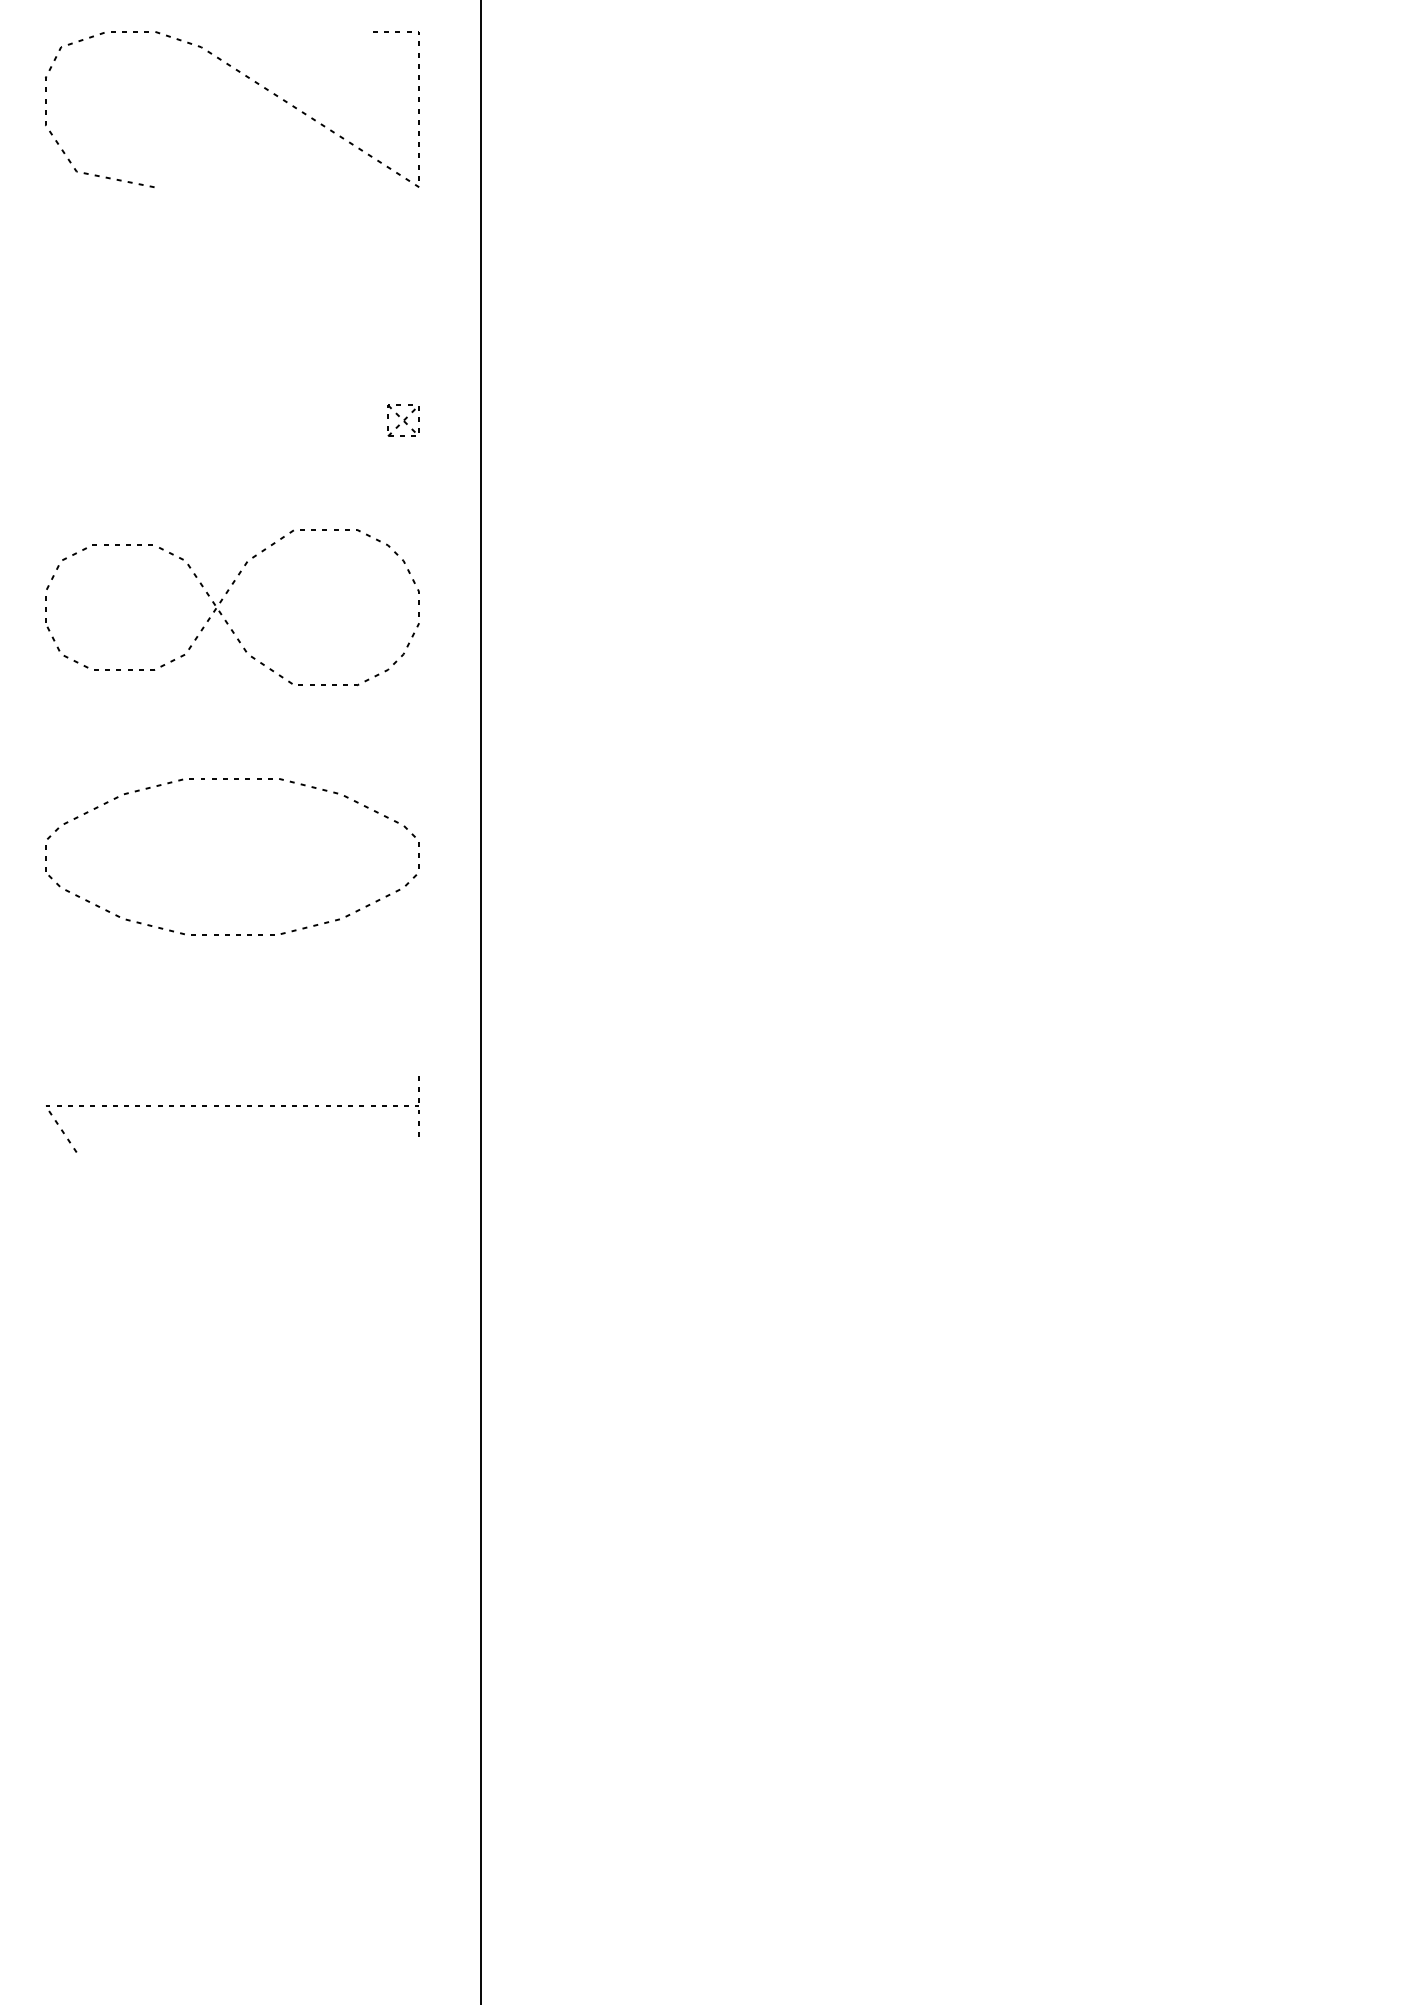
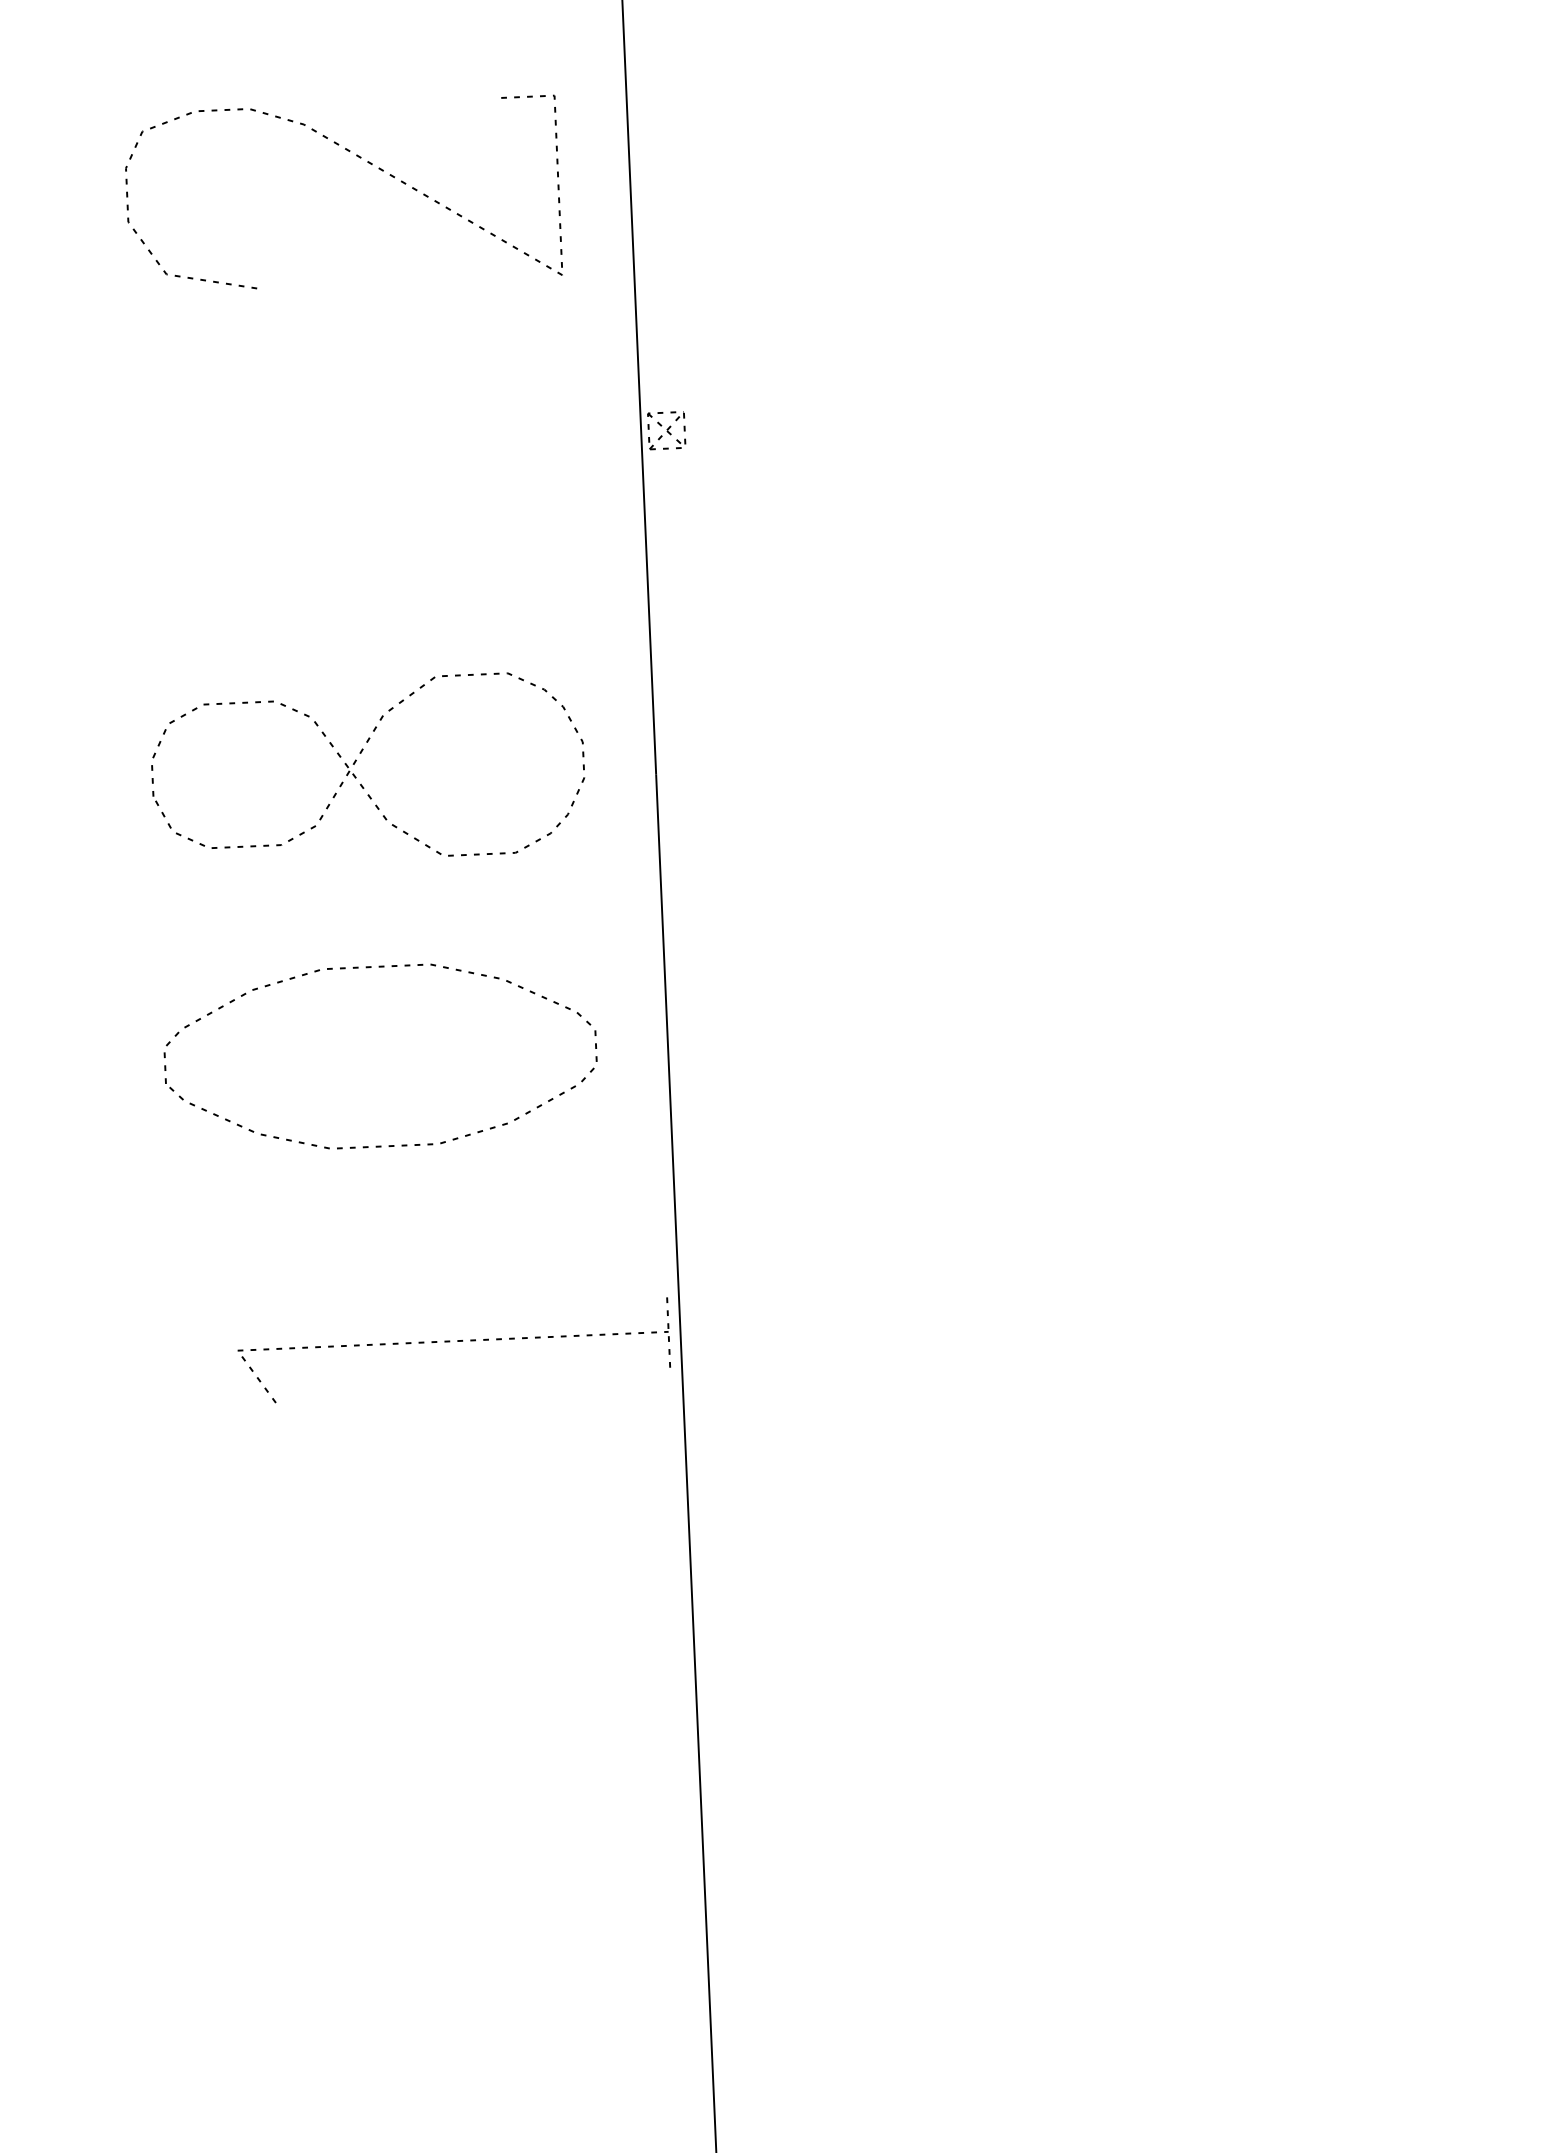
part: (403, 420) -> (666, 430), moved
part: (229, 1106) -> (449, 1342), moved

